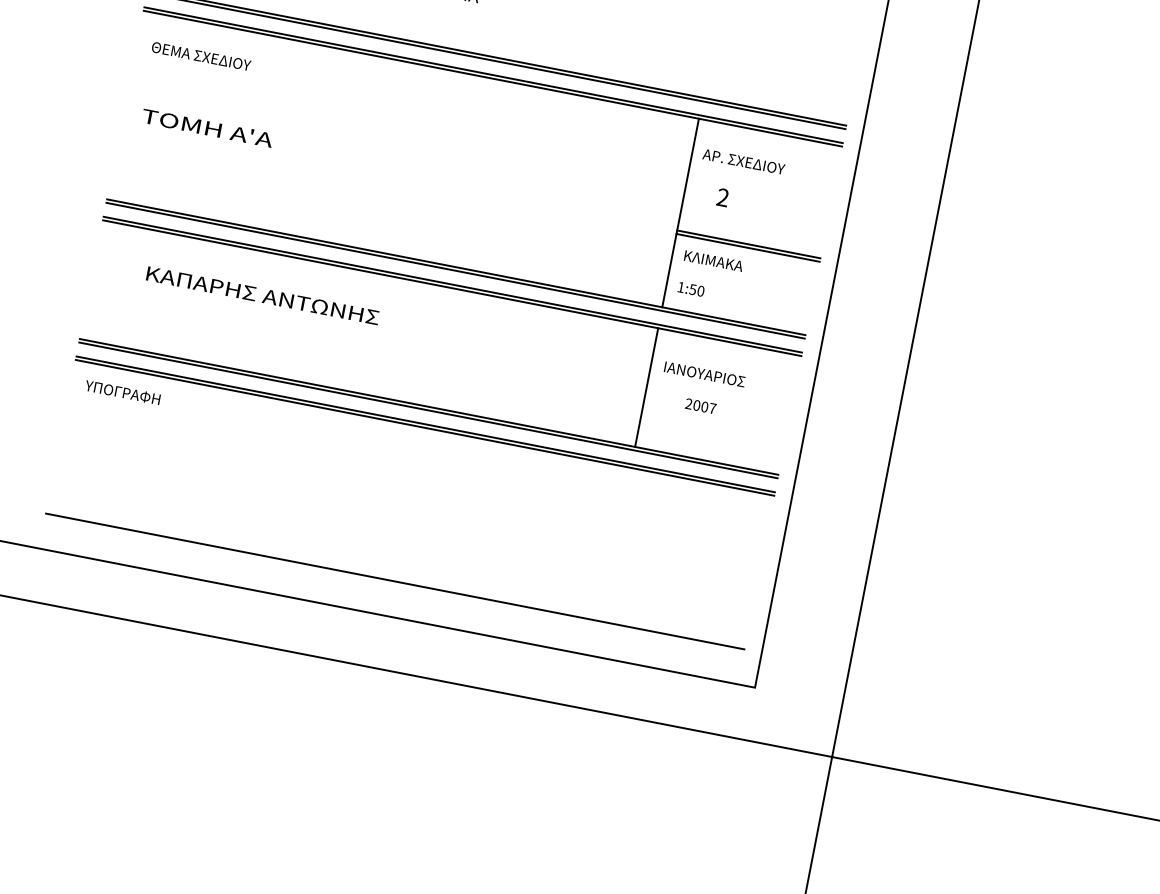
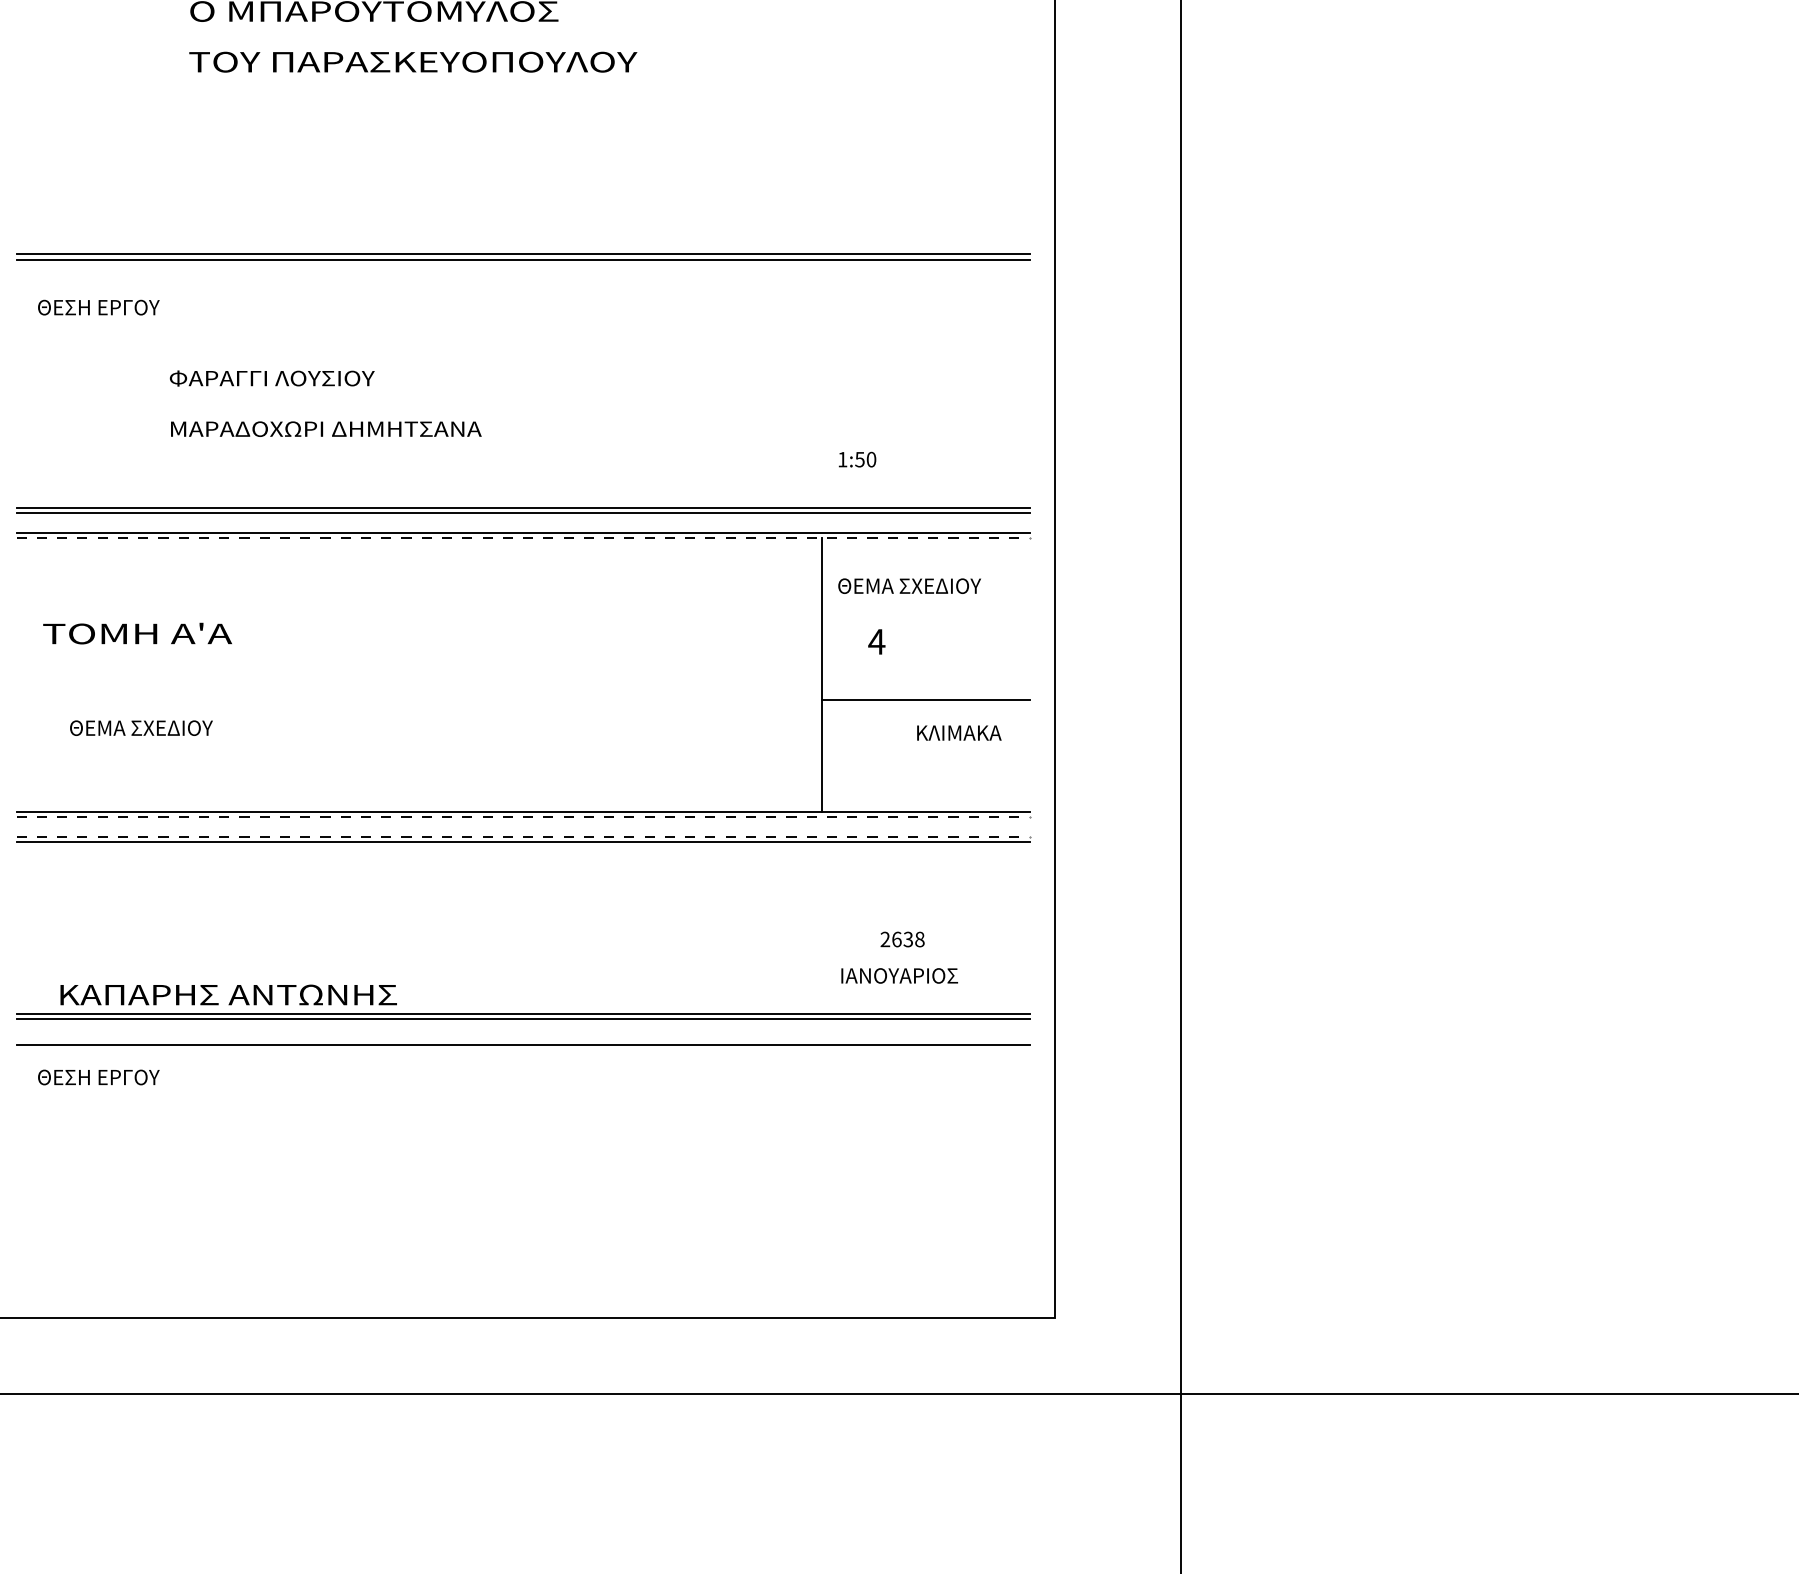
text: (201, 55) -> (141, 727), moved
line: (493, 79) -> (523, 538), solid -> dashed
text: (207, 127) -> (137, 633), moved
text: (752, 163) -> (908, 585), ΑΡ. ΣΧΕΔΙΟΥ -> ΘΕΜΑ ΣΧΕΔΙΟΥ
text: (722, 197) -> (876, 641), 2 -> 4
line: (747, 248) -> (925, 705), removed
text: (714, 260) -> (959, 732), moved
line: (455, 270) -> (523, 816), solid -> dashed
line: (453, 284) -> (523, 836), solid -> dashed
text: (691, 289) -> (857, 459), moved
text: (262, 295) -> (228, 994), moved
text: (704, 374) -> (899, 975), moved
line: (646, 387) -> (821, 928), removed
text: (127, 393) -> (98, 1077), ΥΠΟΓΡΑΦΗ -> ΘΕΣΗ ΕΡΓΟΥ
text: (704, 407) -> (908, 939), 2007 -> 2638
line: (425, 424) -> (522, 1039), removed
line: (394, 581) -> (522, 1267), removed

